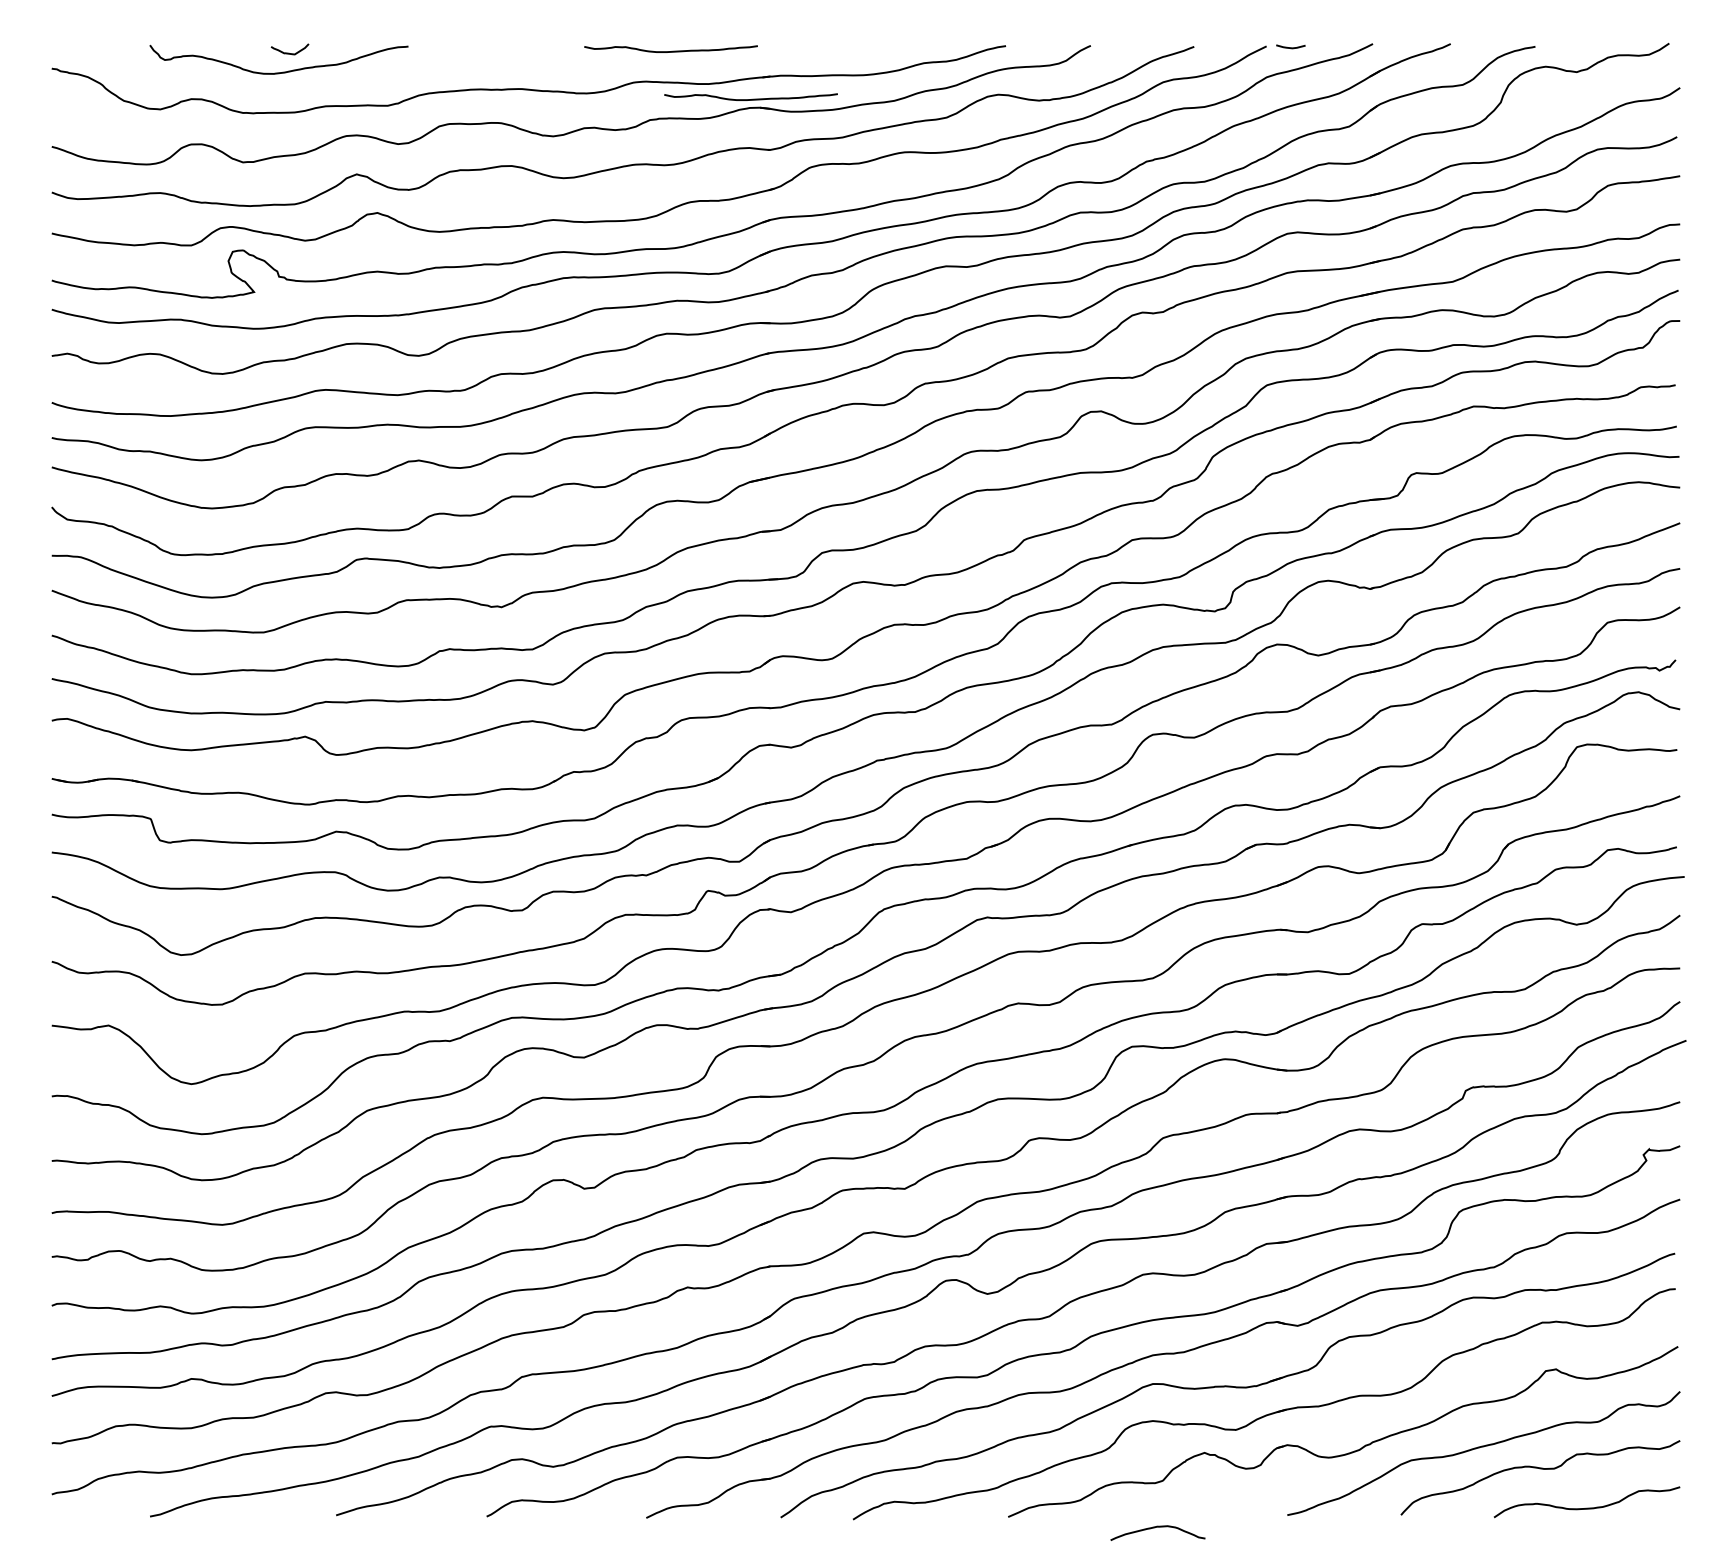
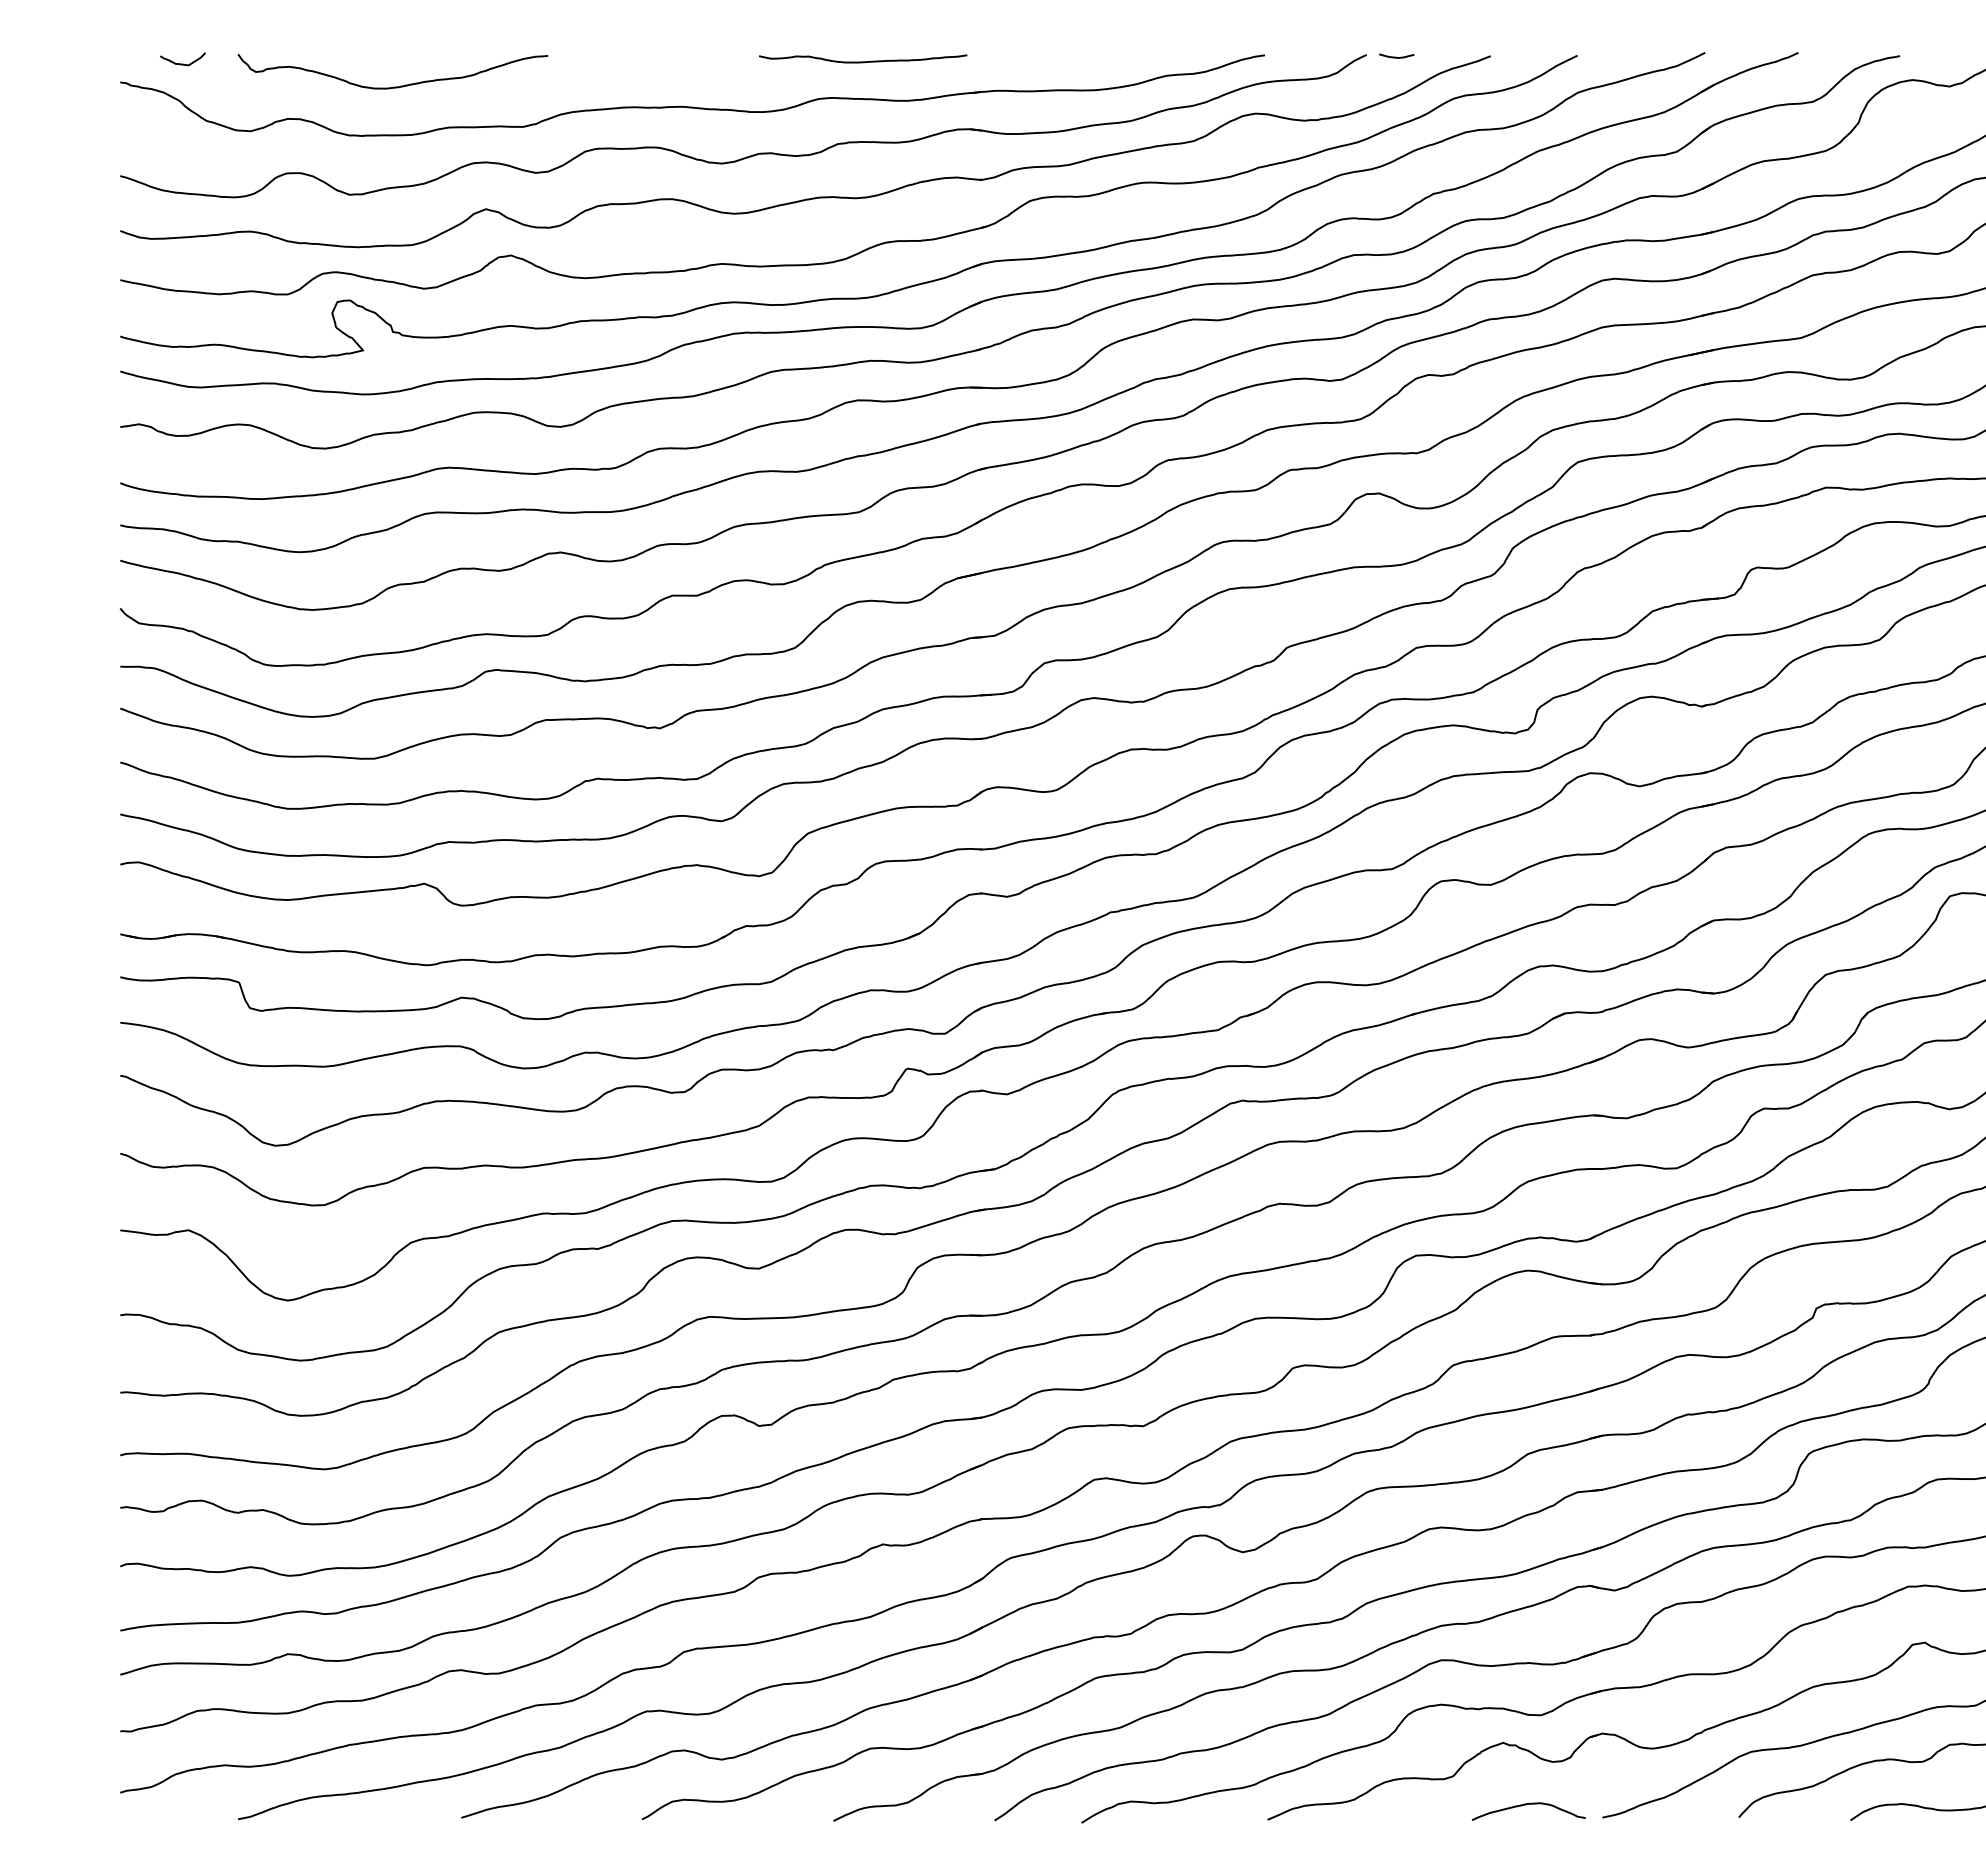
curve: (1290, 47) -> (1396, 56), moved
curve: (289, 52) -> (182, 62), moved
curve: (752, 98) -> (960, 118), removed
curve: (1157, 1527) -> (1528, 1804), moved

